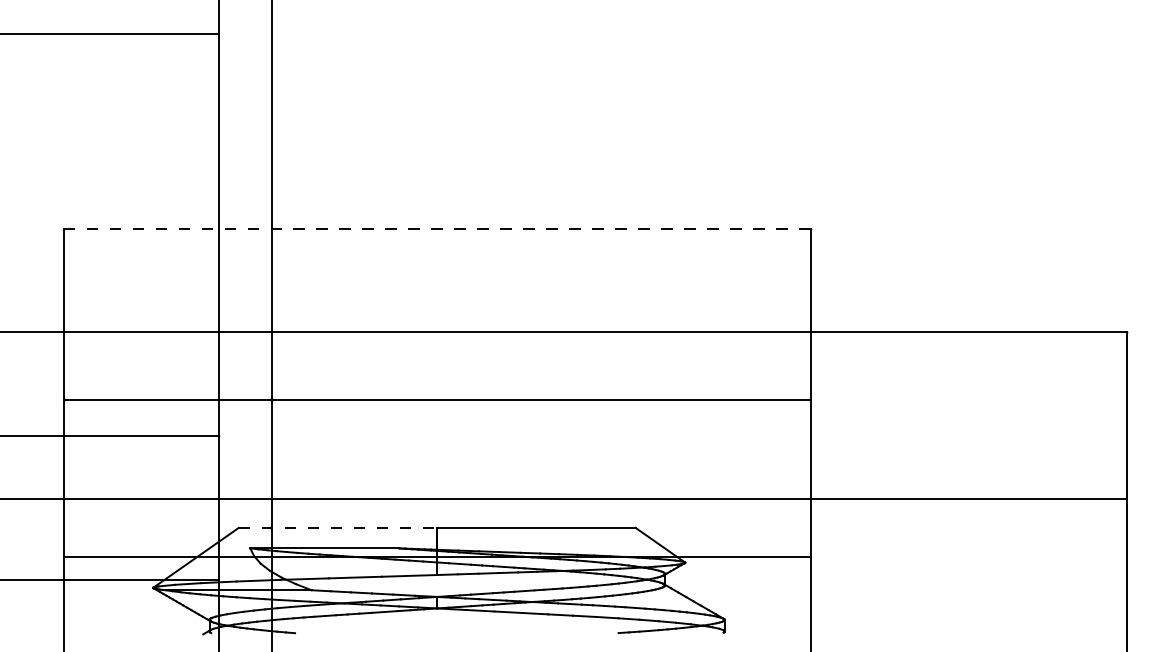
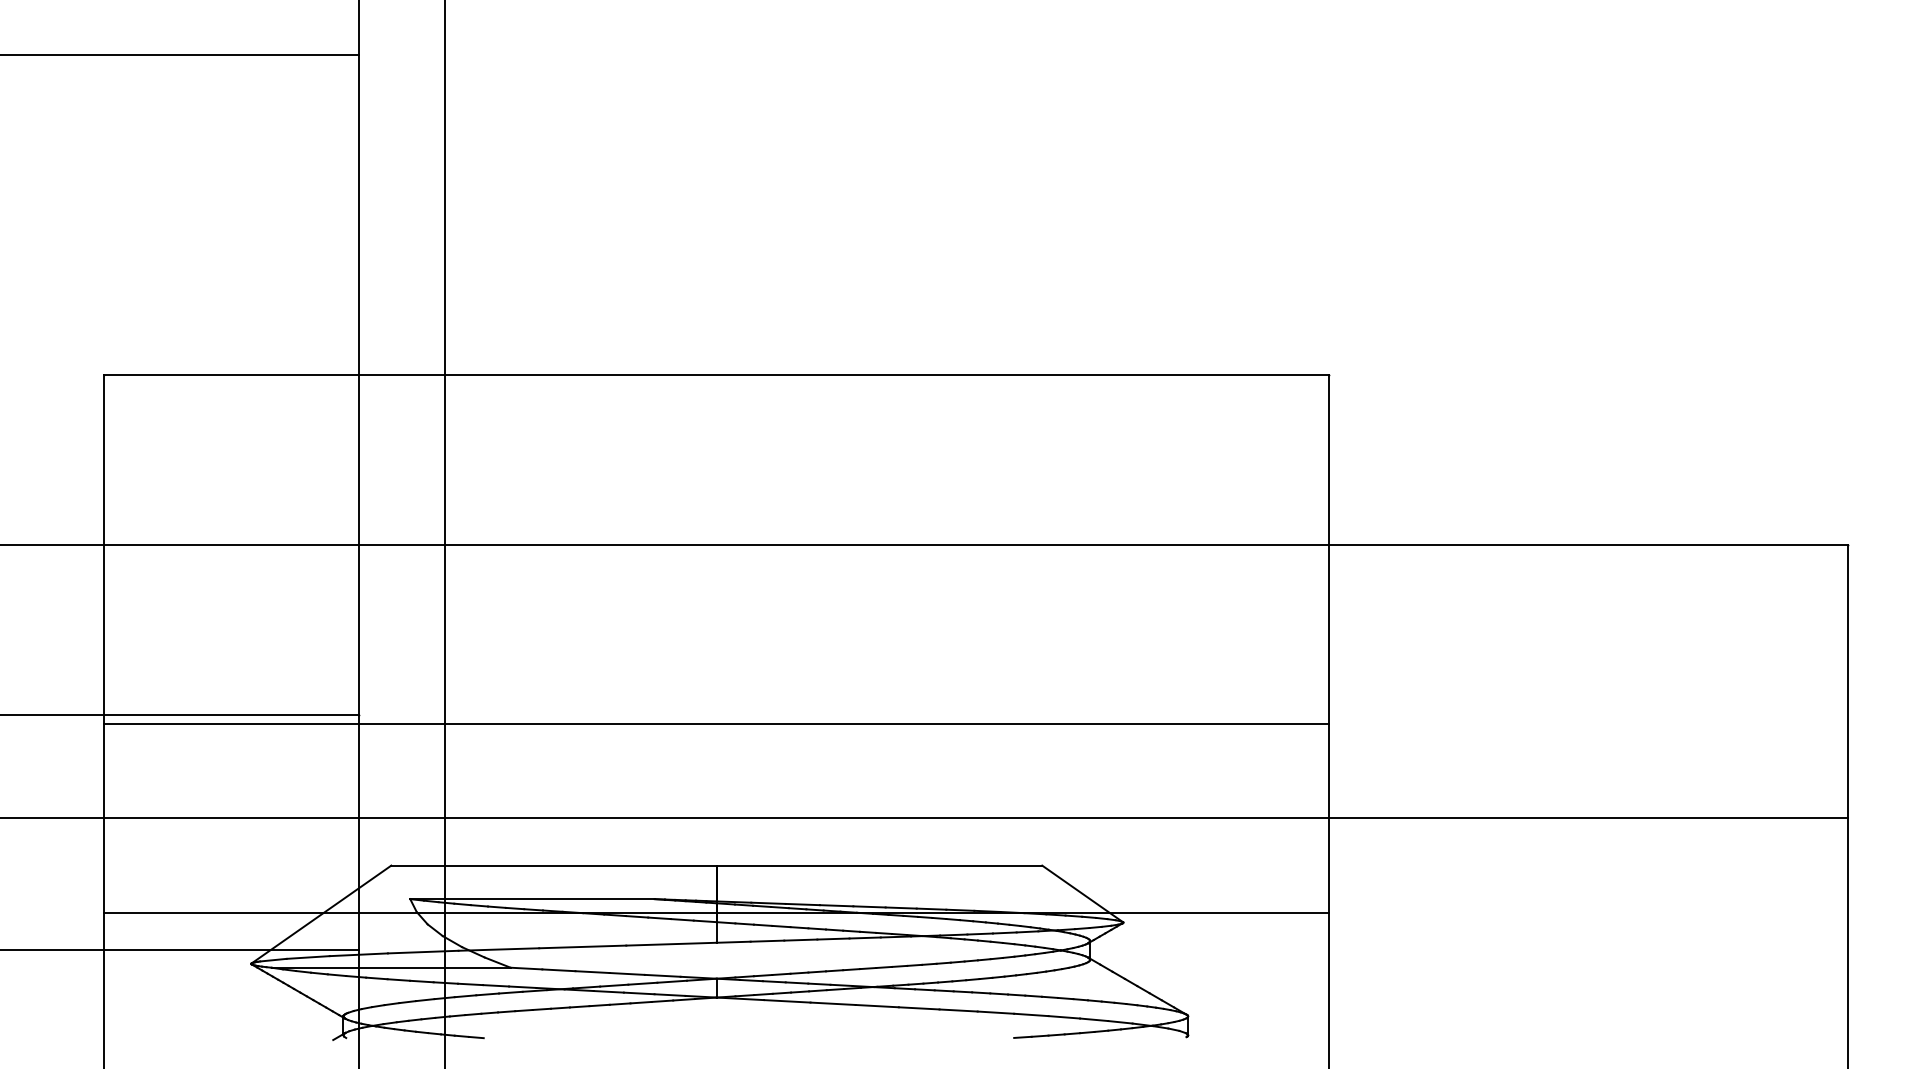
line: (437, 228) -> (717, 374), dashed -> solid
line: (436, 399) -> (715, 723), moved
line: (338, 527) -> (554, 864), dashed -> solid

